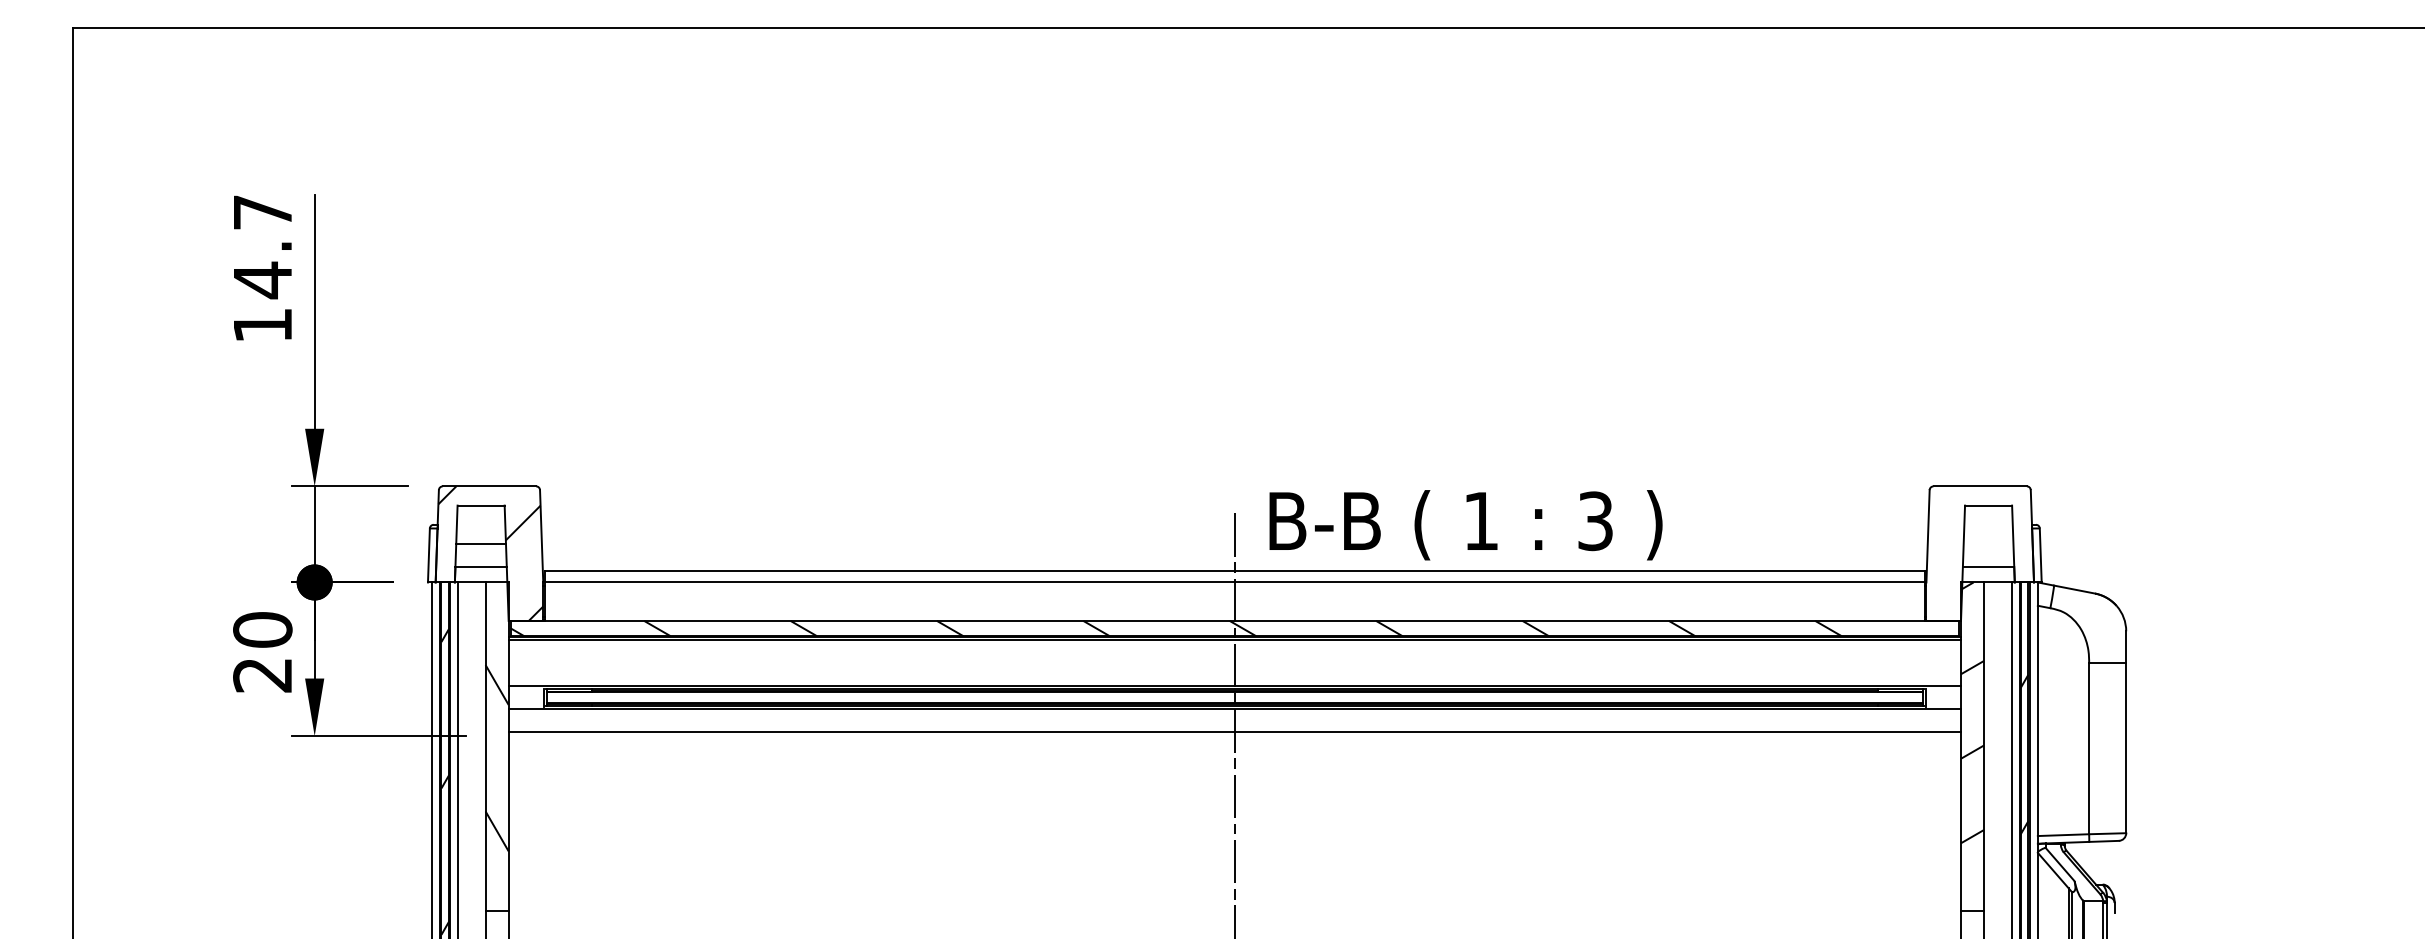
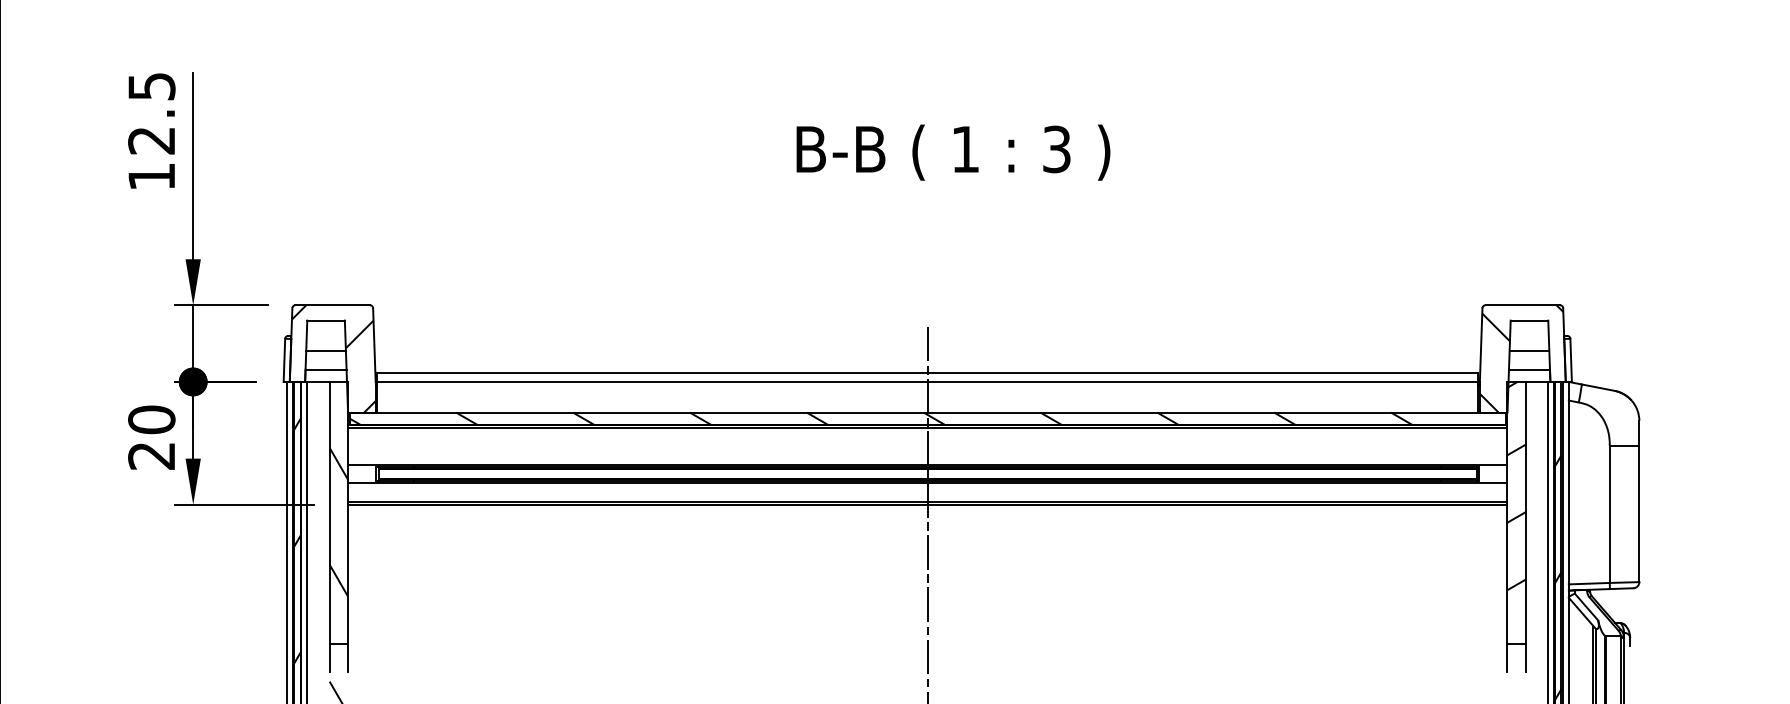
text: (262, 247) -> (151, 114), 14.7 -> 12.5
text: (1465, 525) -> (953, 152), moved
line: (1988, 544) -> (1529, 351), added
hatch: (1978, 553) -> (1521, 358), added
line: (1234, 736) -> (927, 504), added

